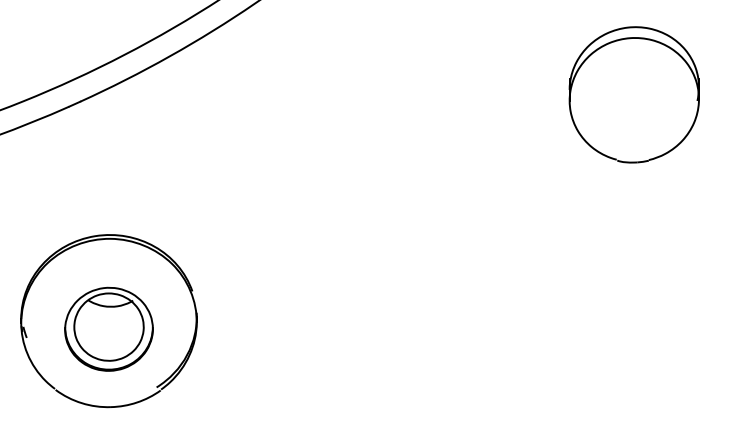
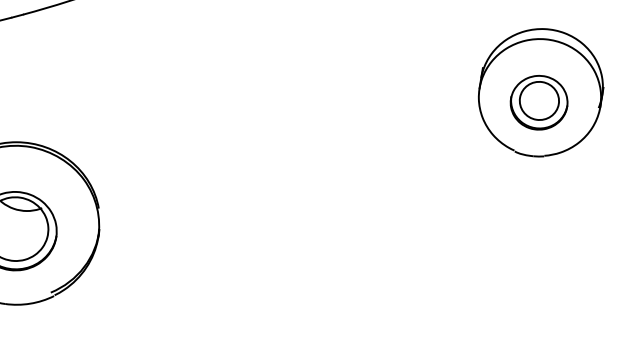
part: (634, 105) -> (539, 102), added

